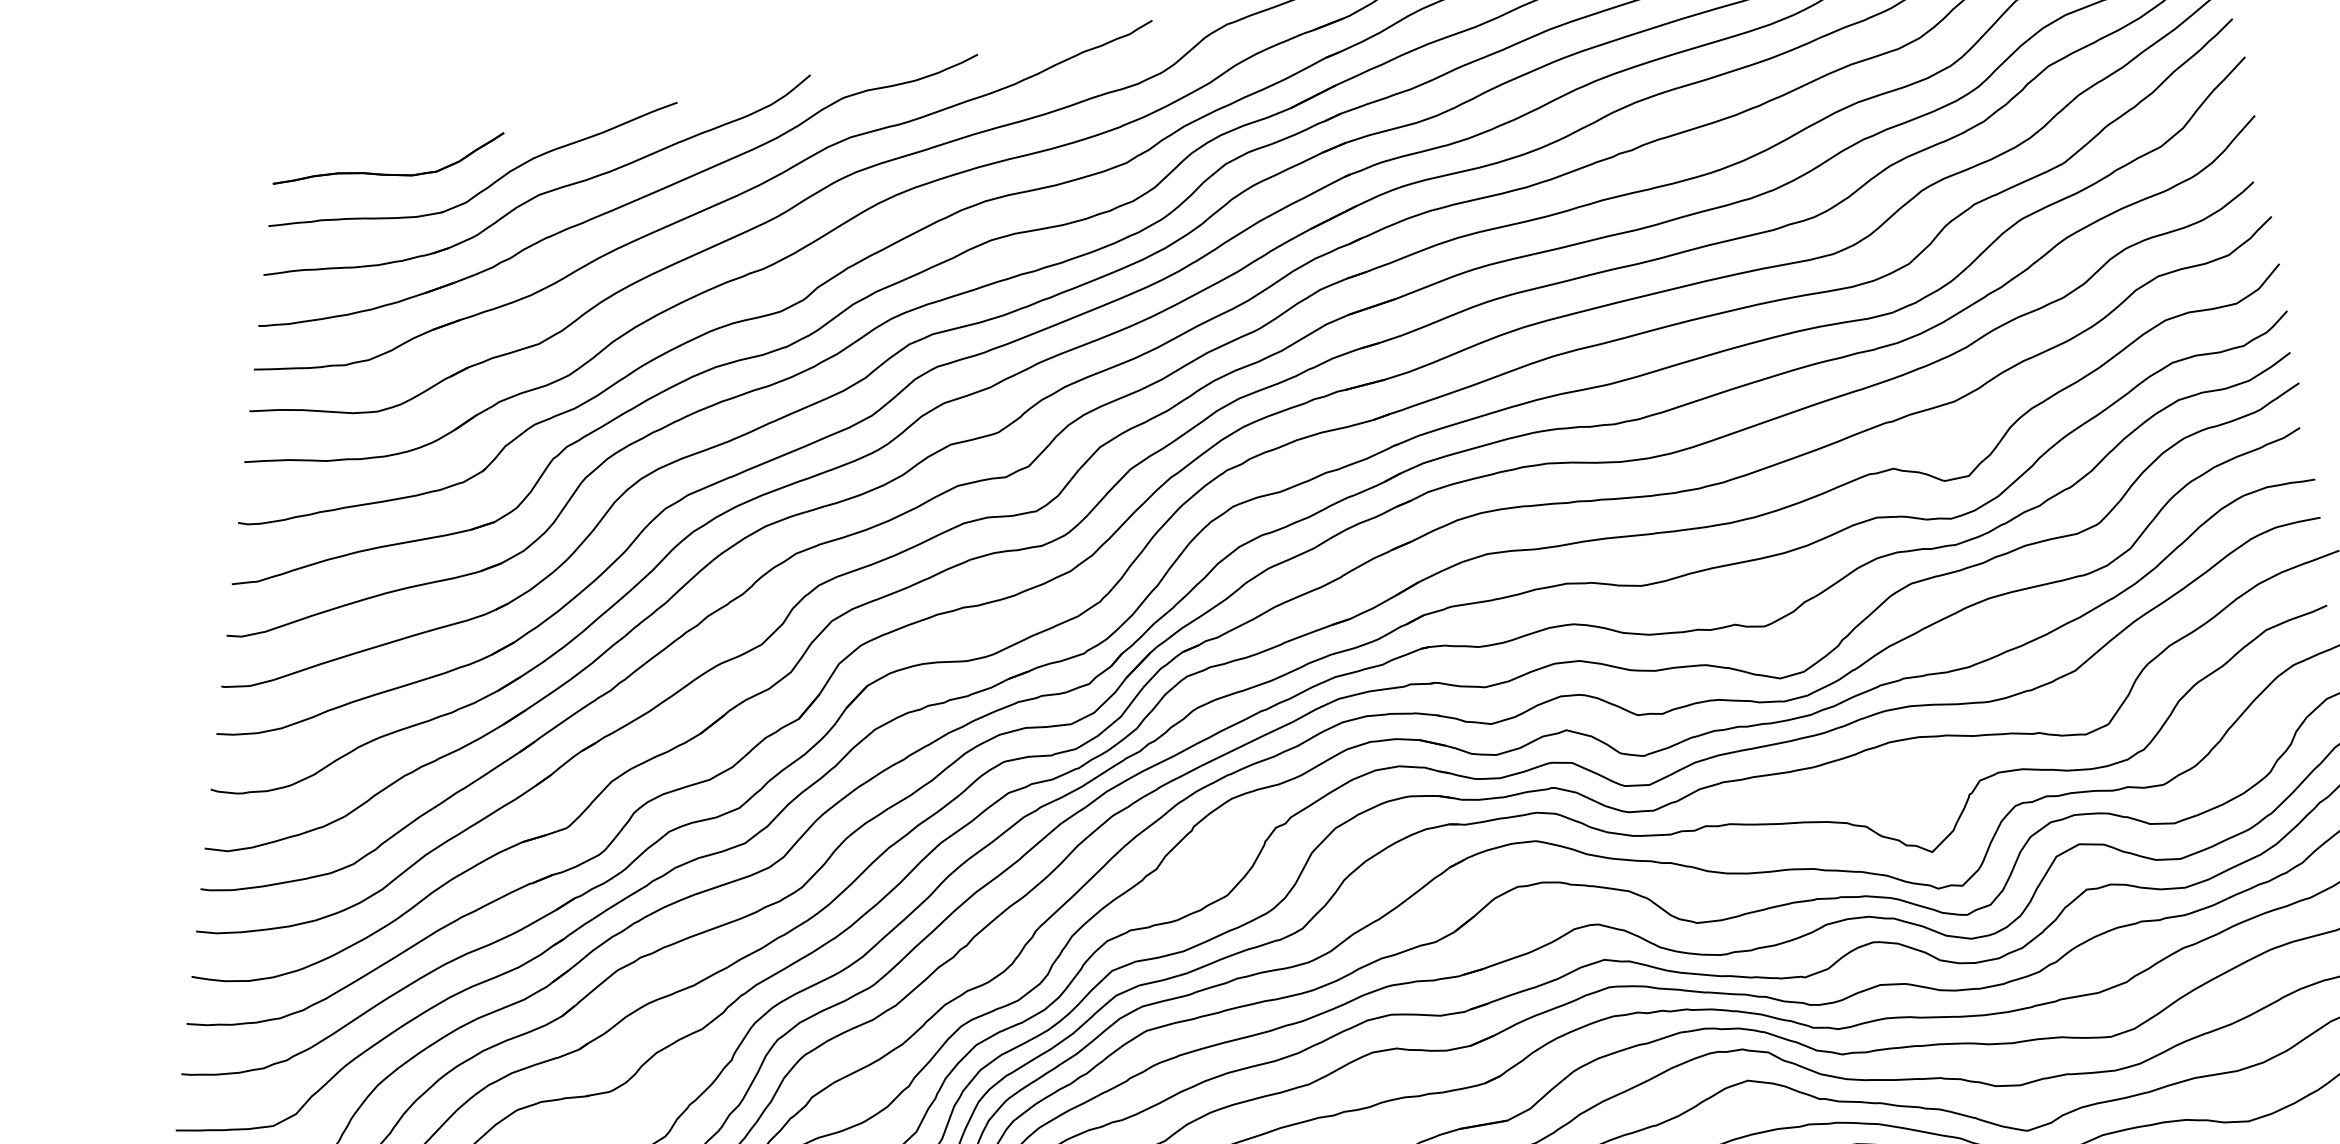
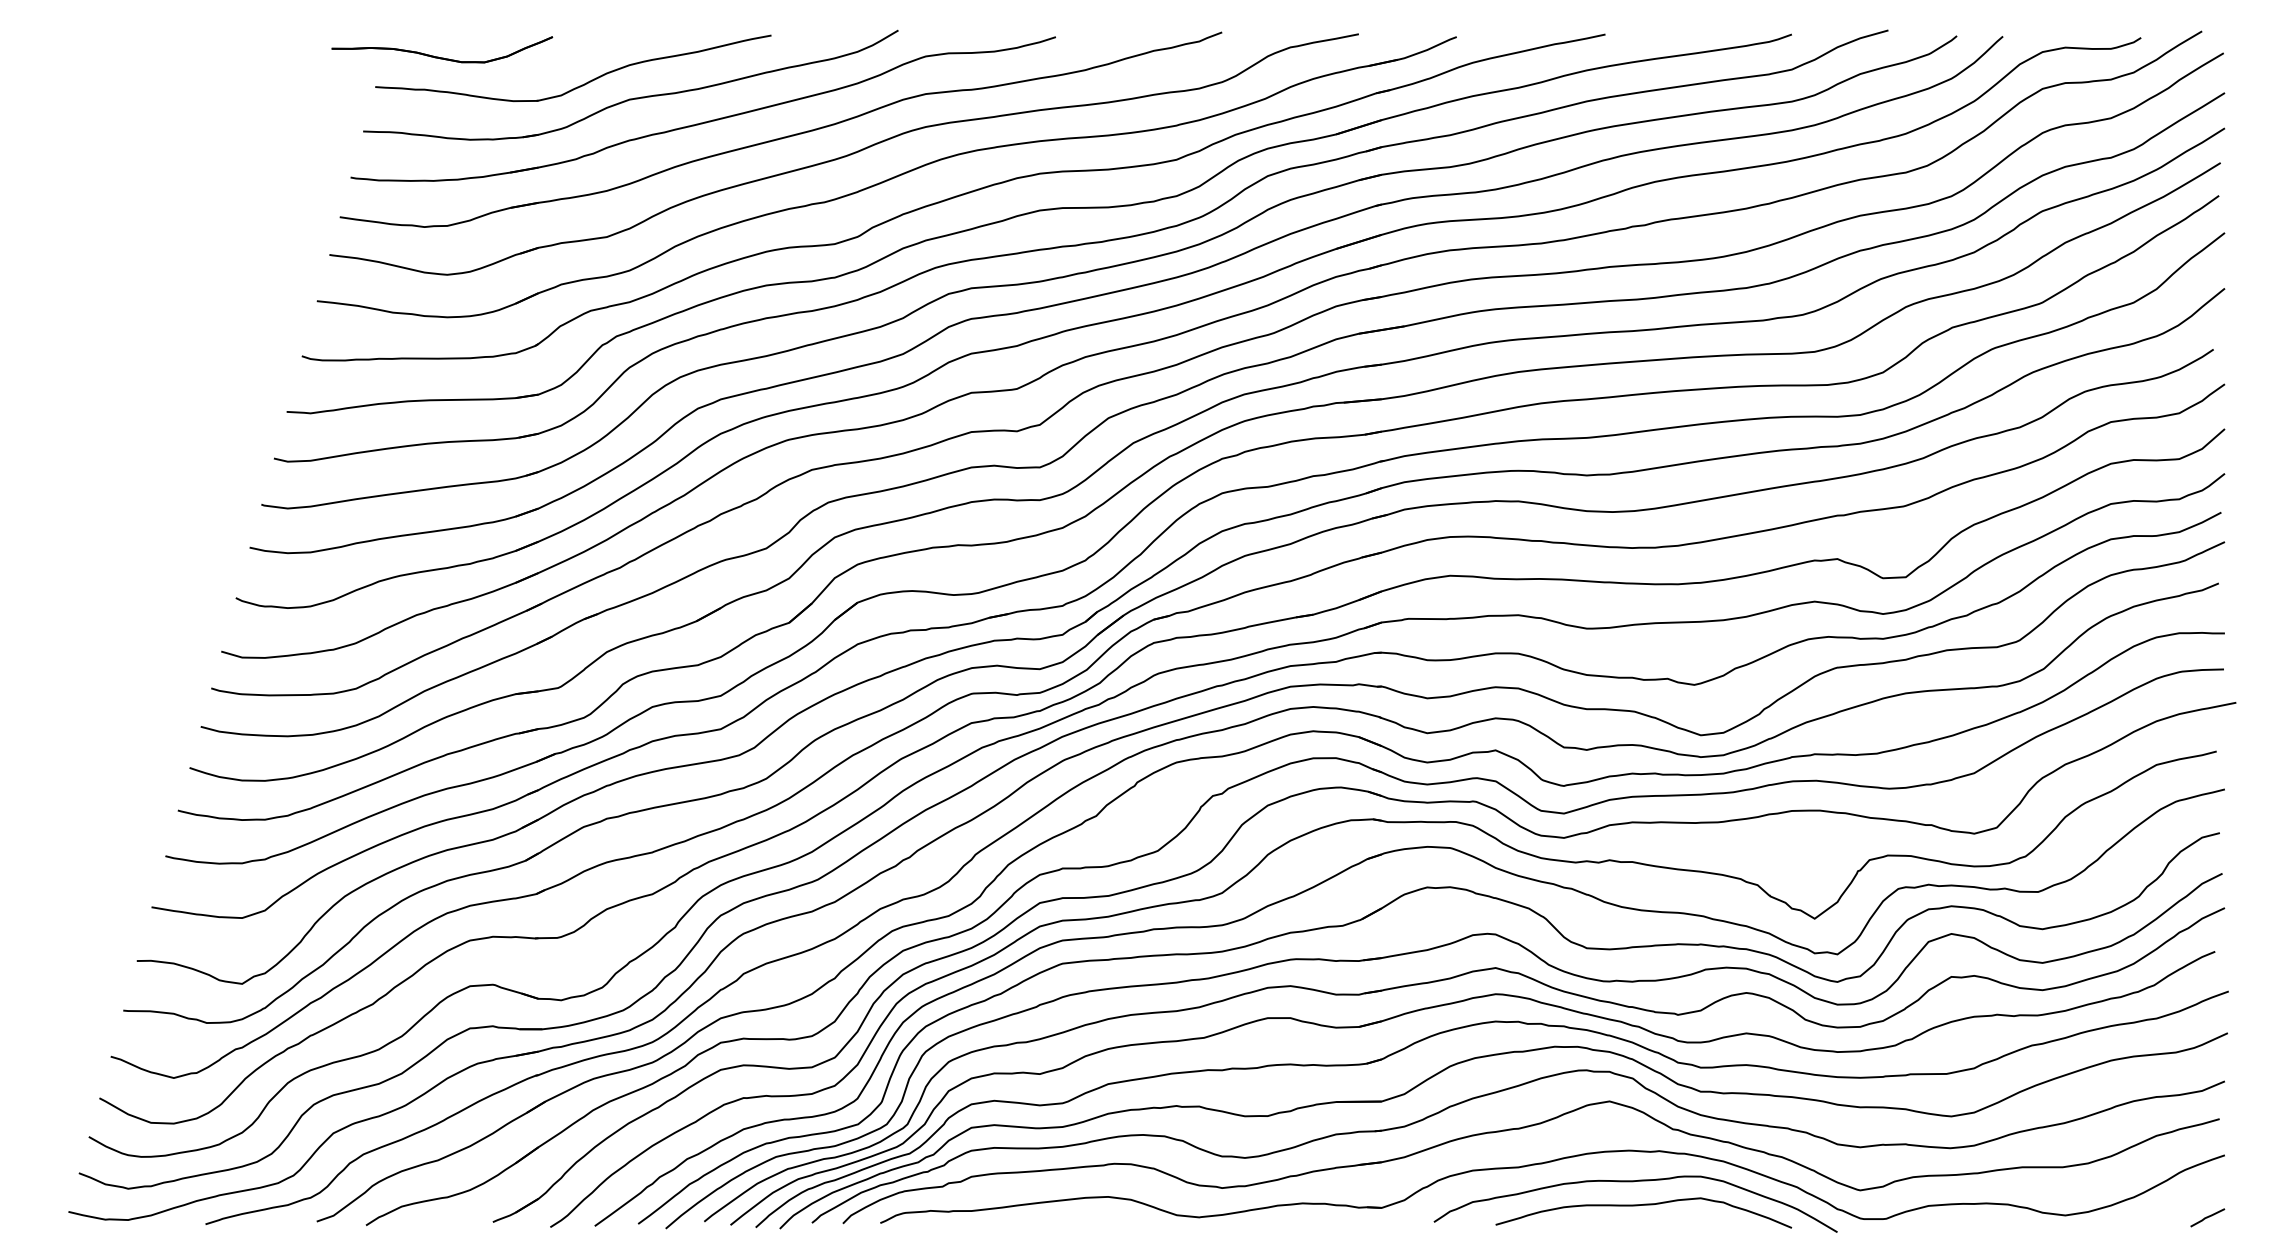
part: (391, 173) -> (442, 57), moved

